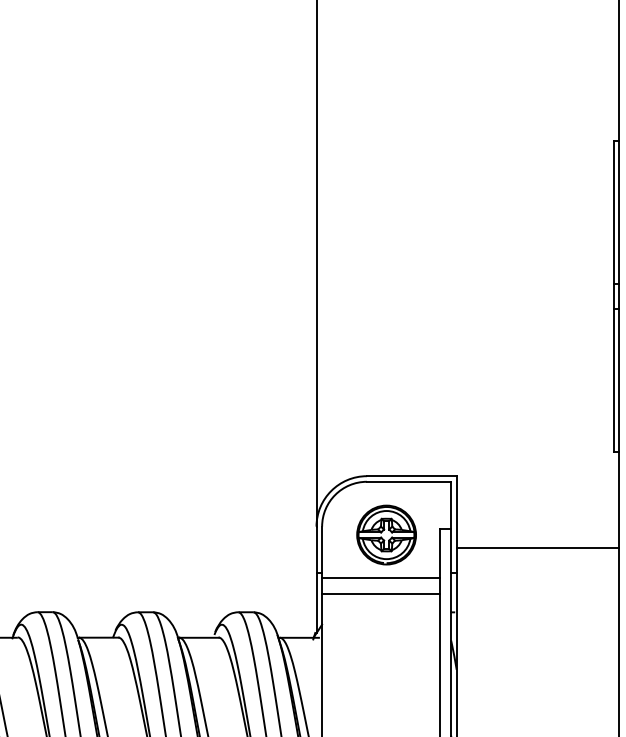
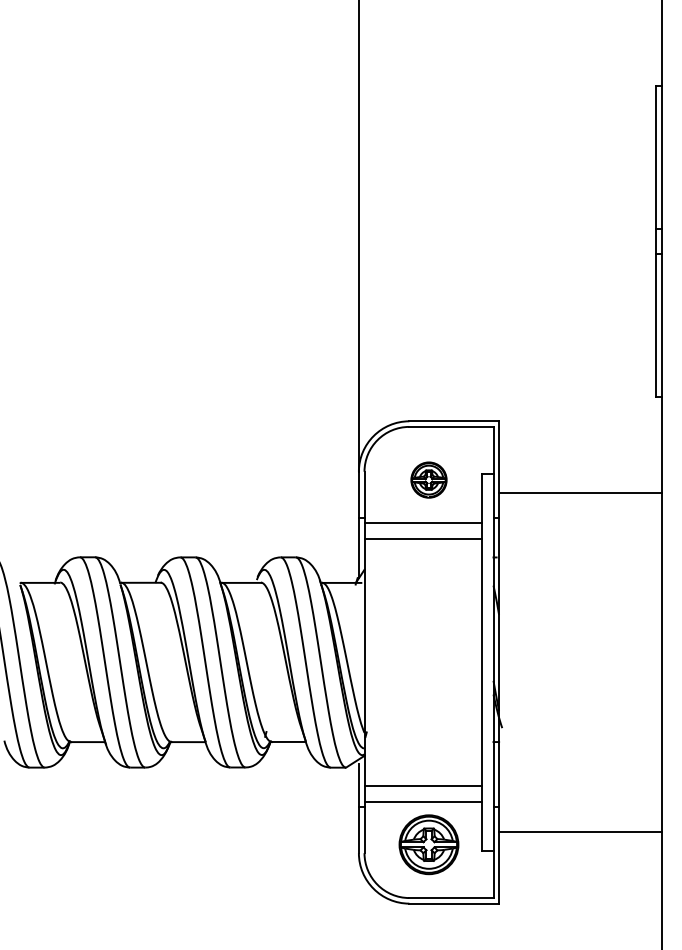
part: (386, 534) -> (428, 479), size x0.6

